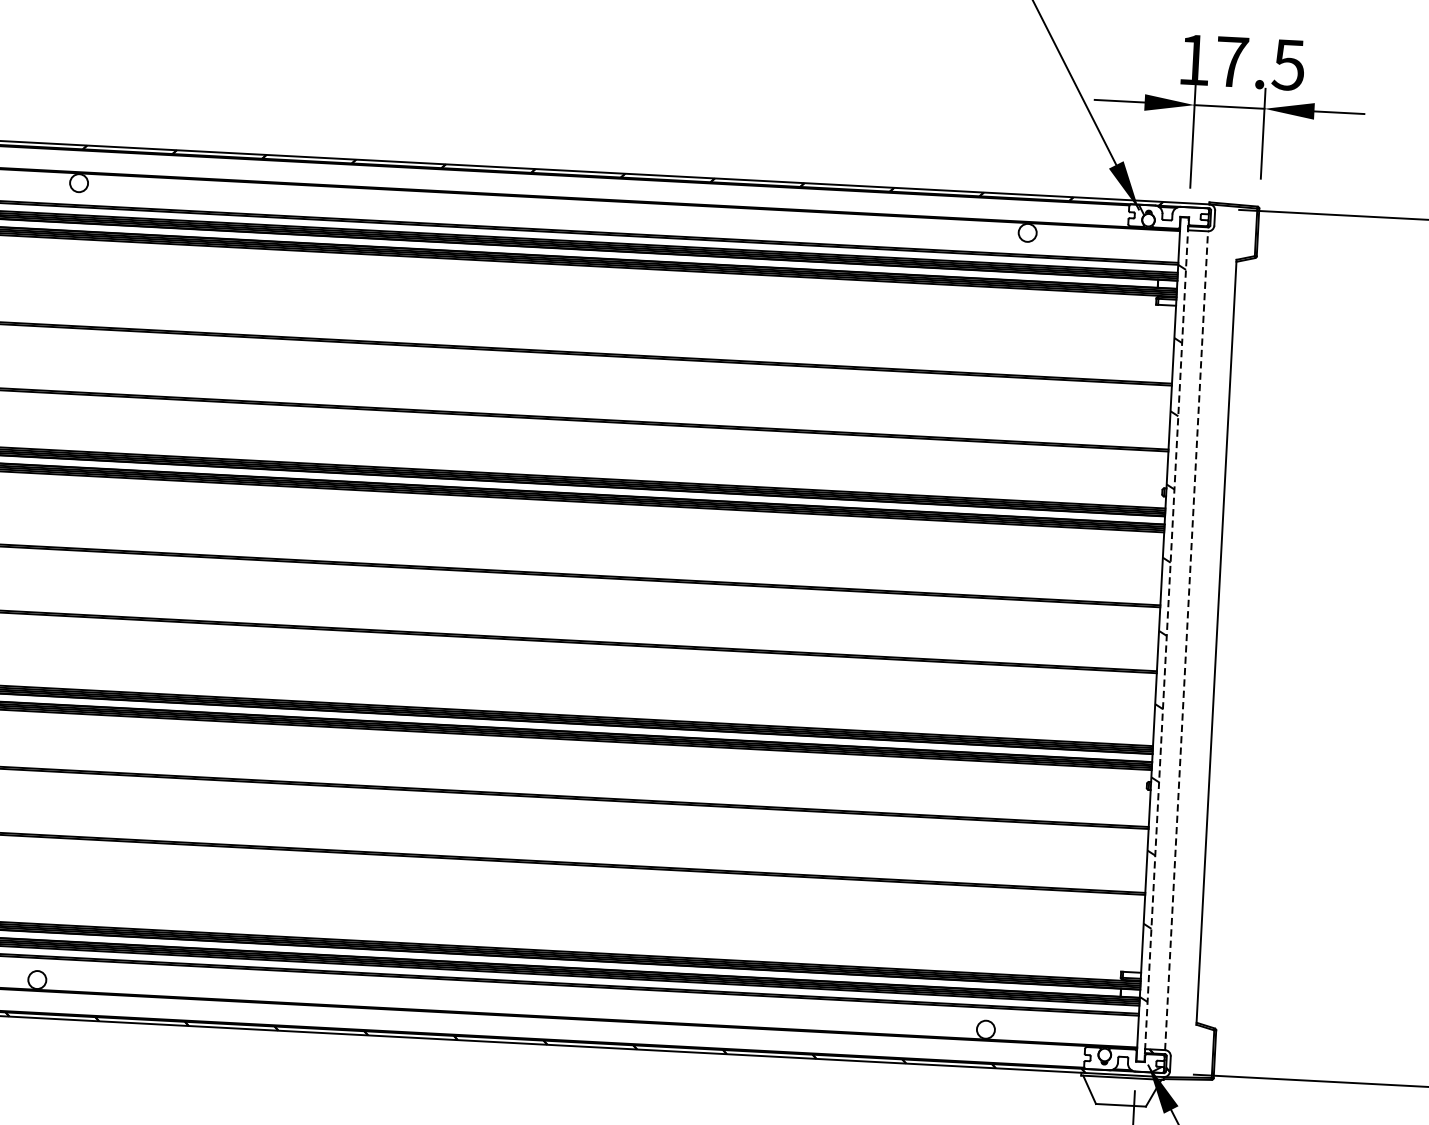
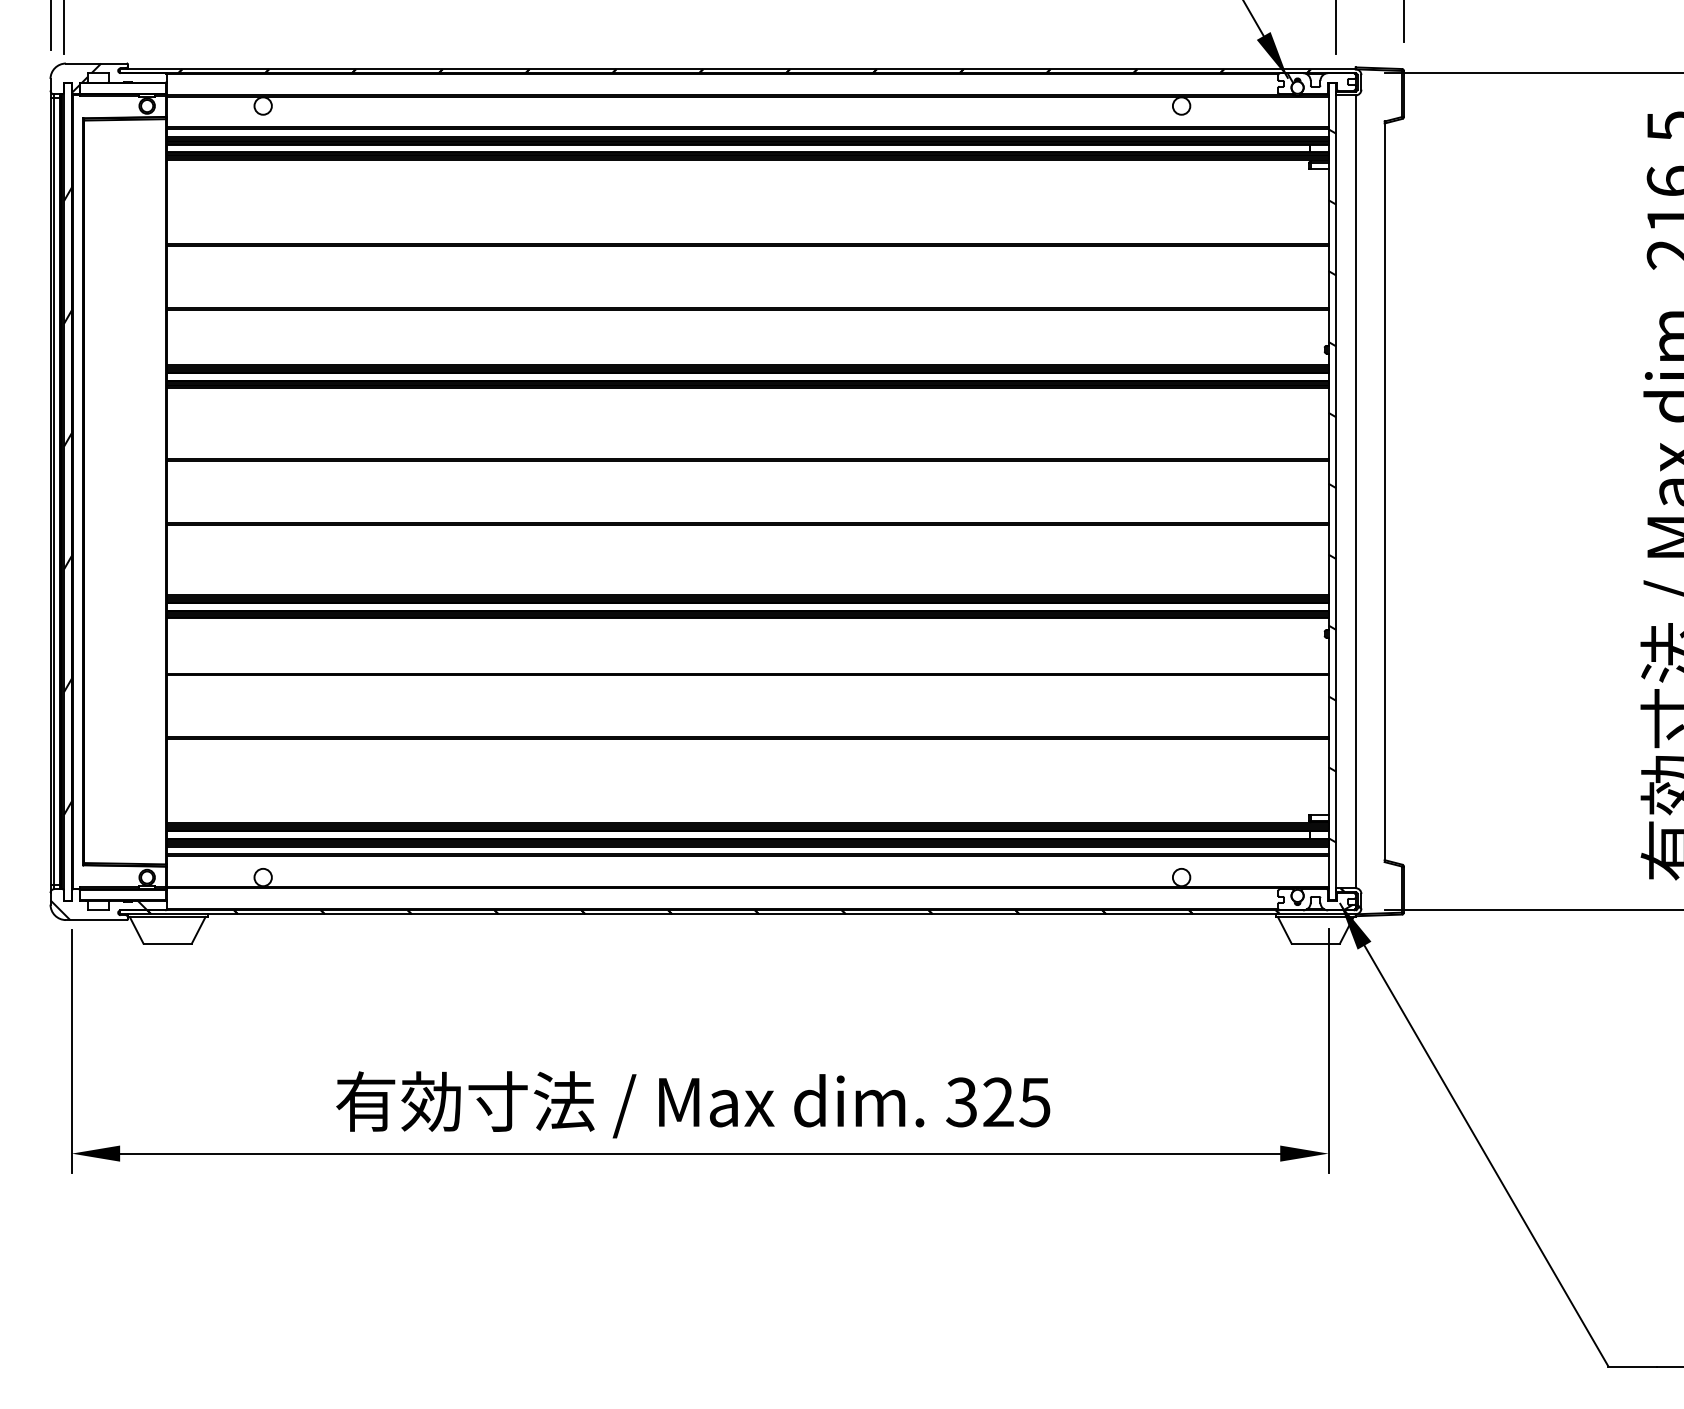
line: (1166, 639) -> (1336, 491), dashed -> solid
line: (1186, 640) -> (1355, 491), dashed -> solid

